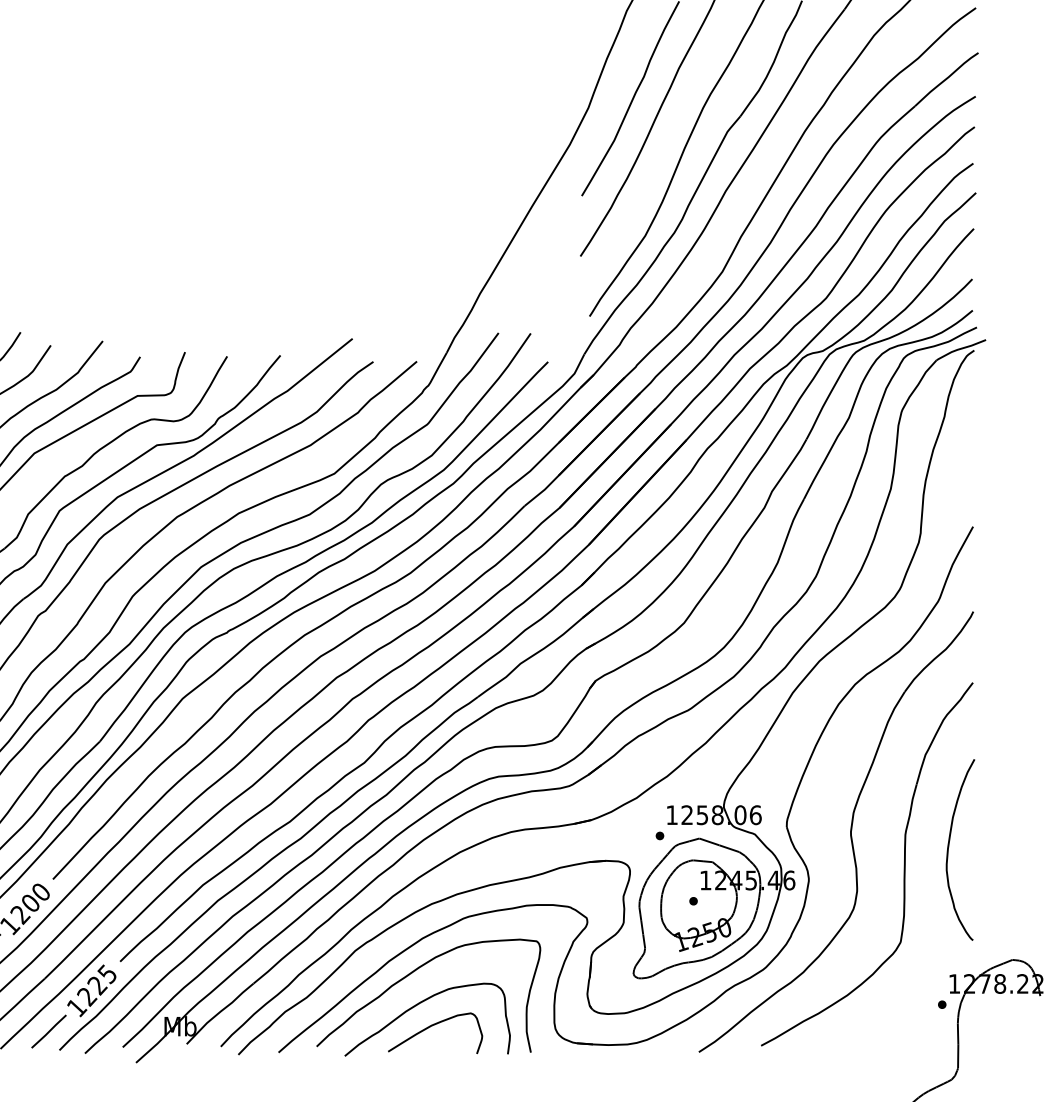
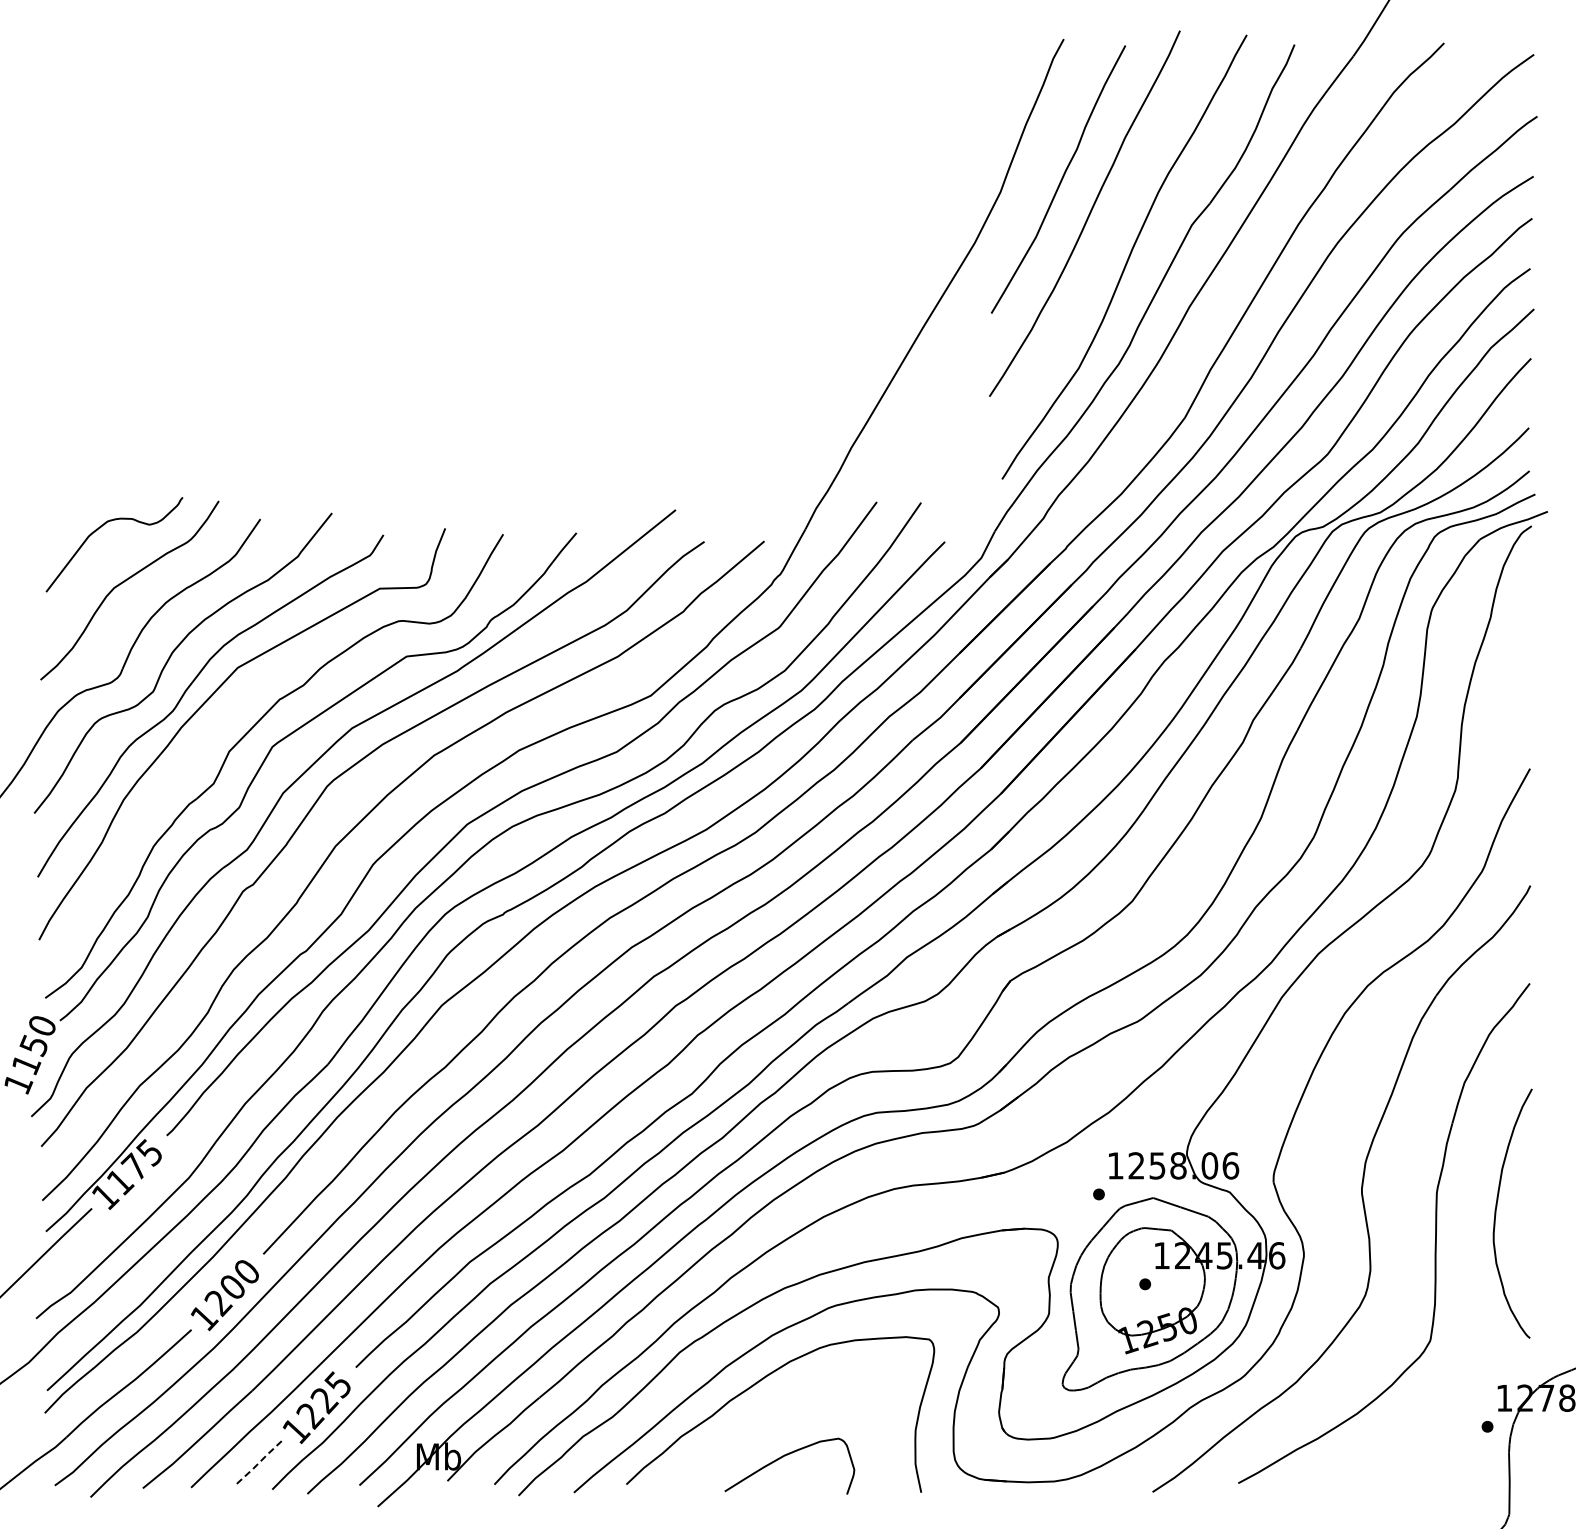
curve: (417, 1005) -> (765, 1427), removed
line: (49, 1032) -> (258, 1464), solid -> dashed

